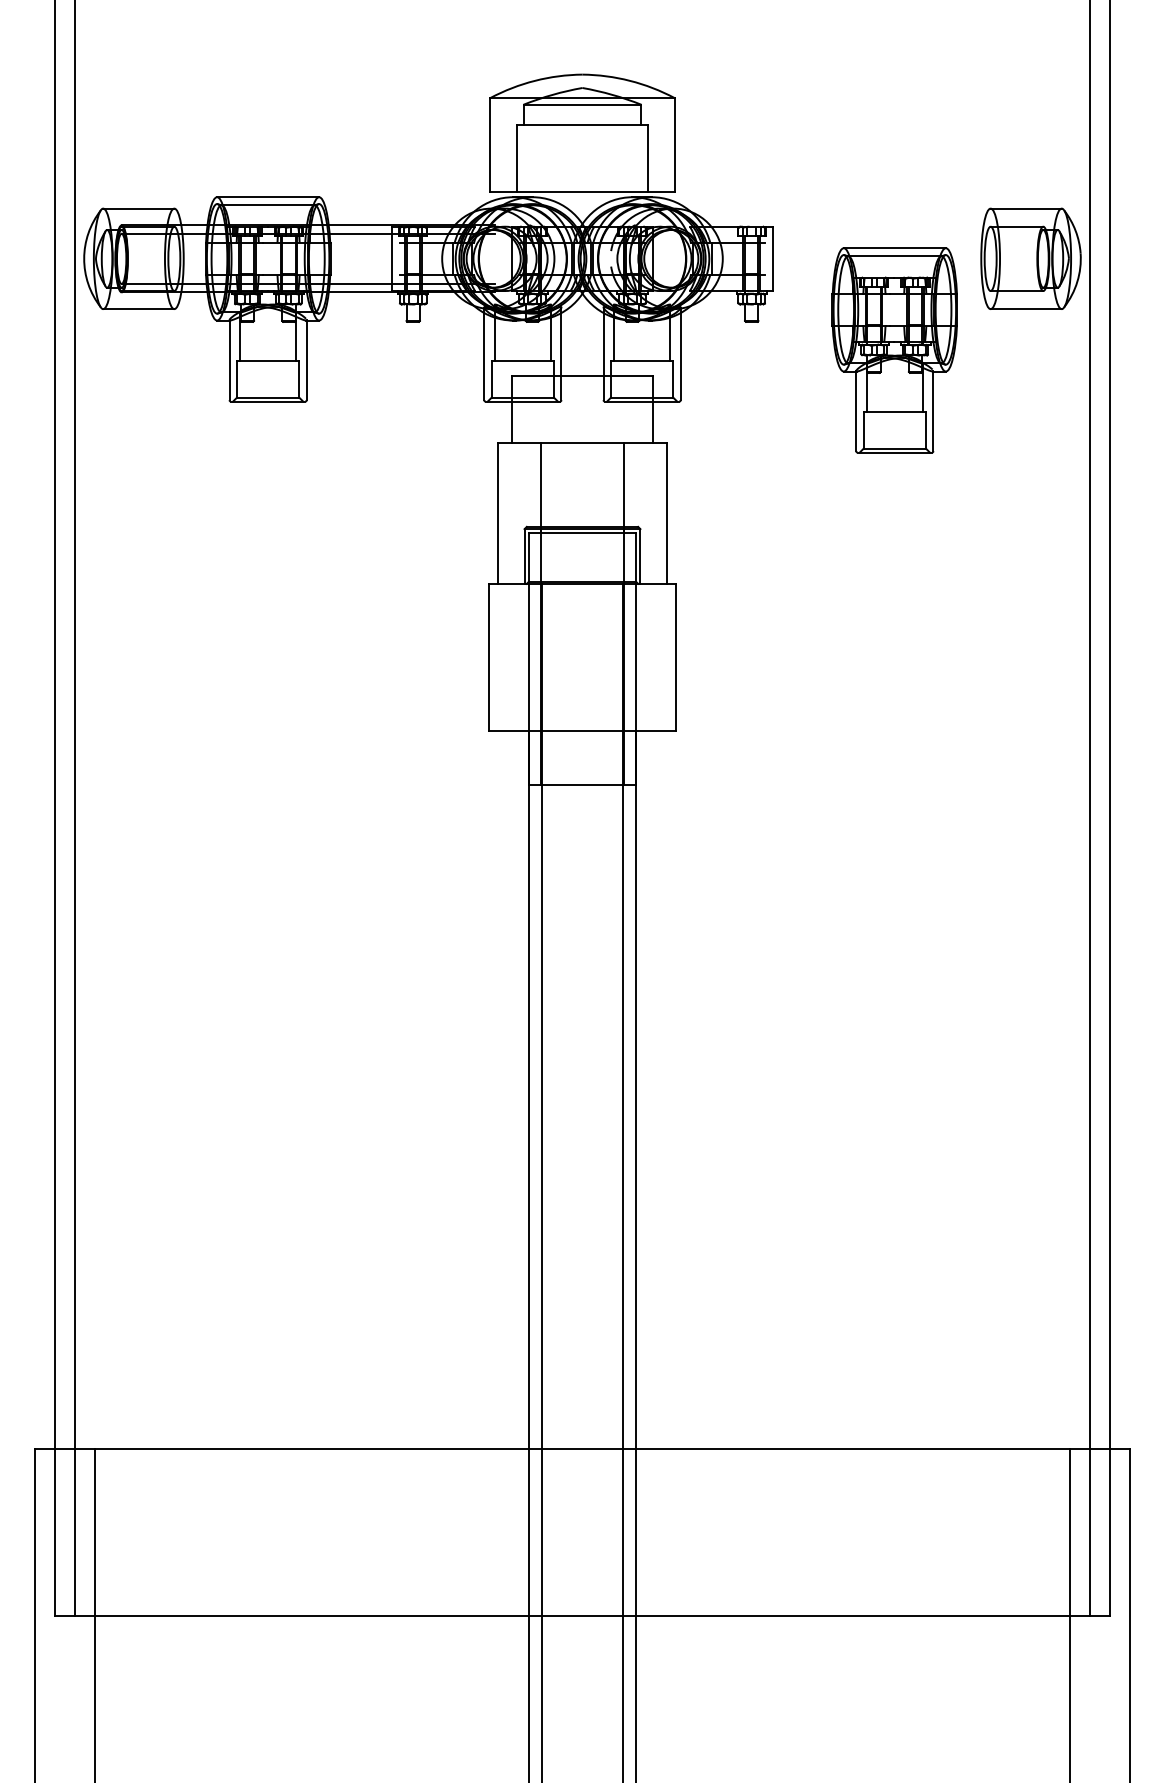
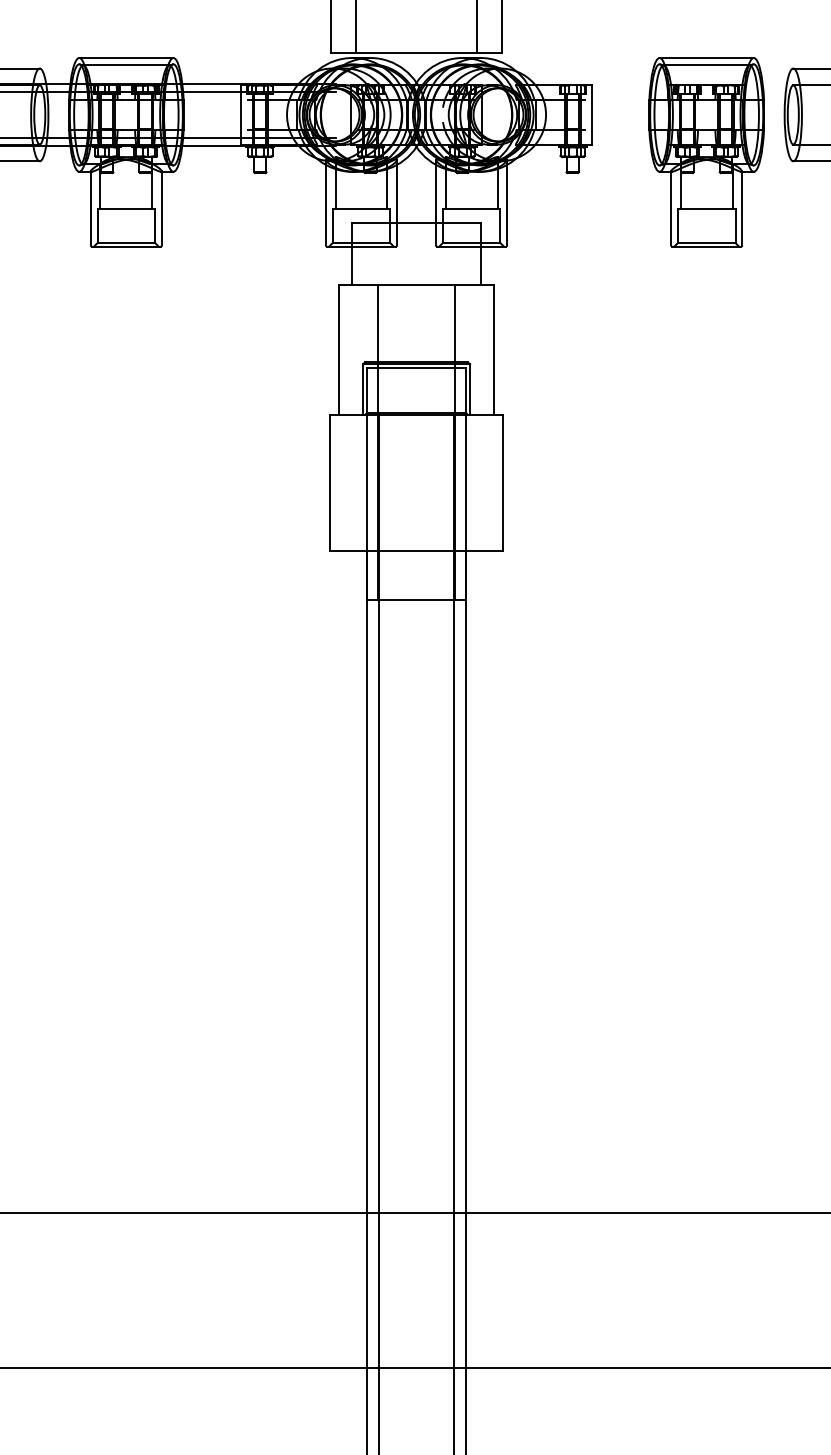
part: (894, 350) -> (706, 152), moved

